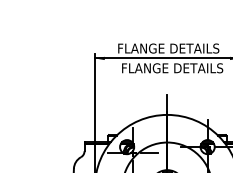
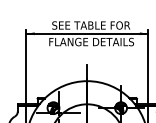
text: (168, 48) -> (88, 25), FLANGE DETAILS -> SEE TABLE FOR

